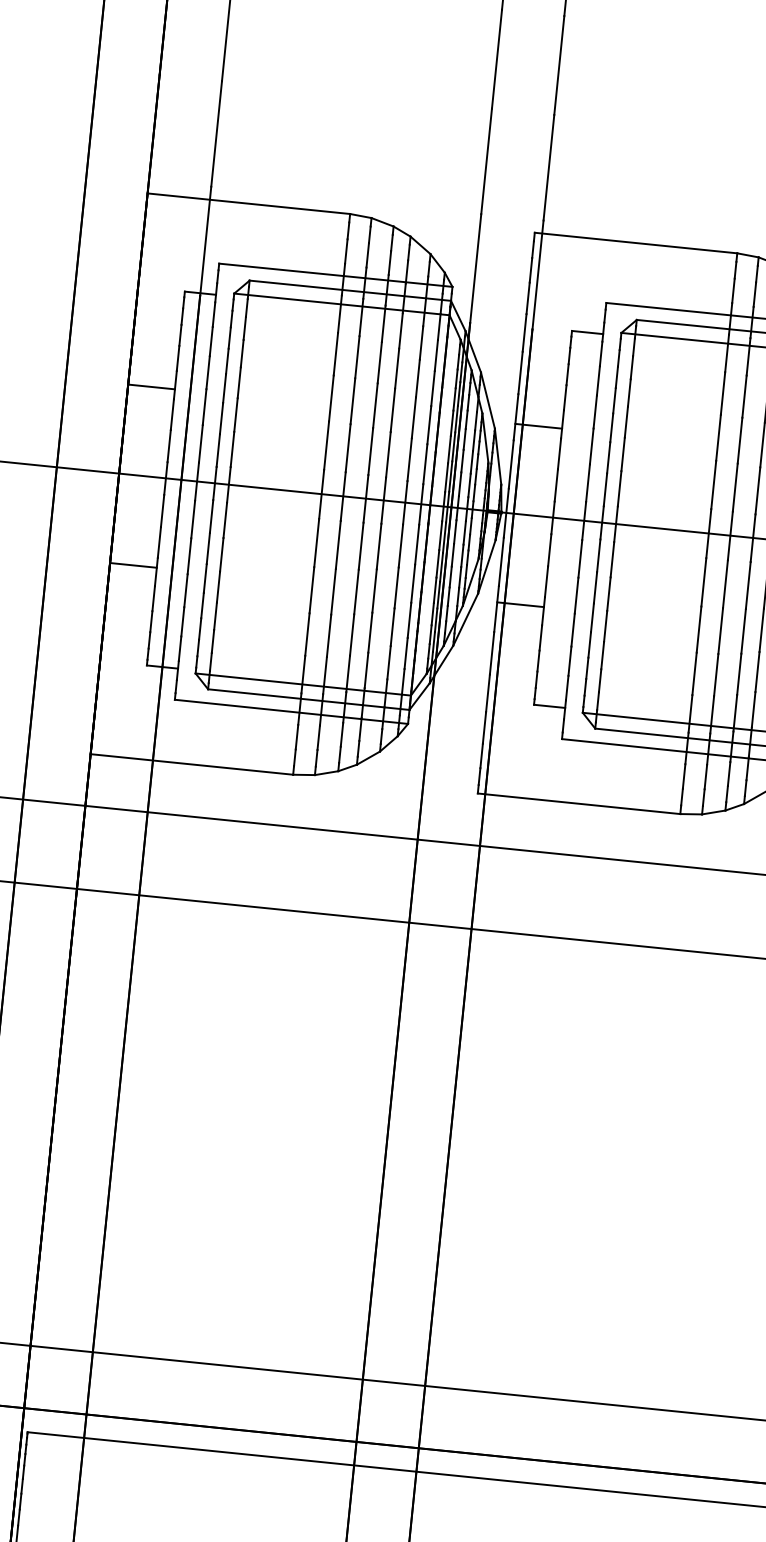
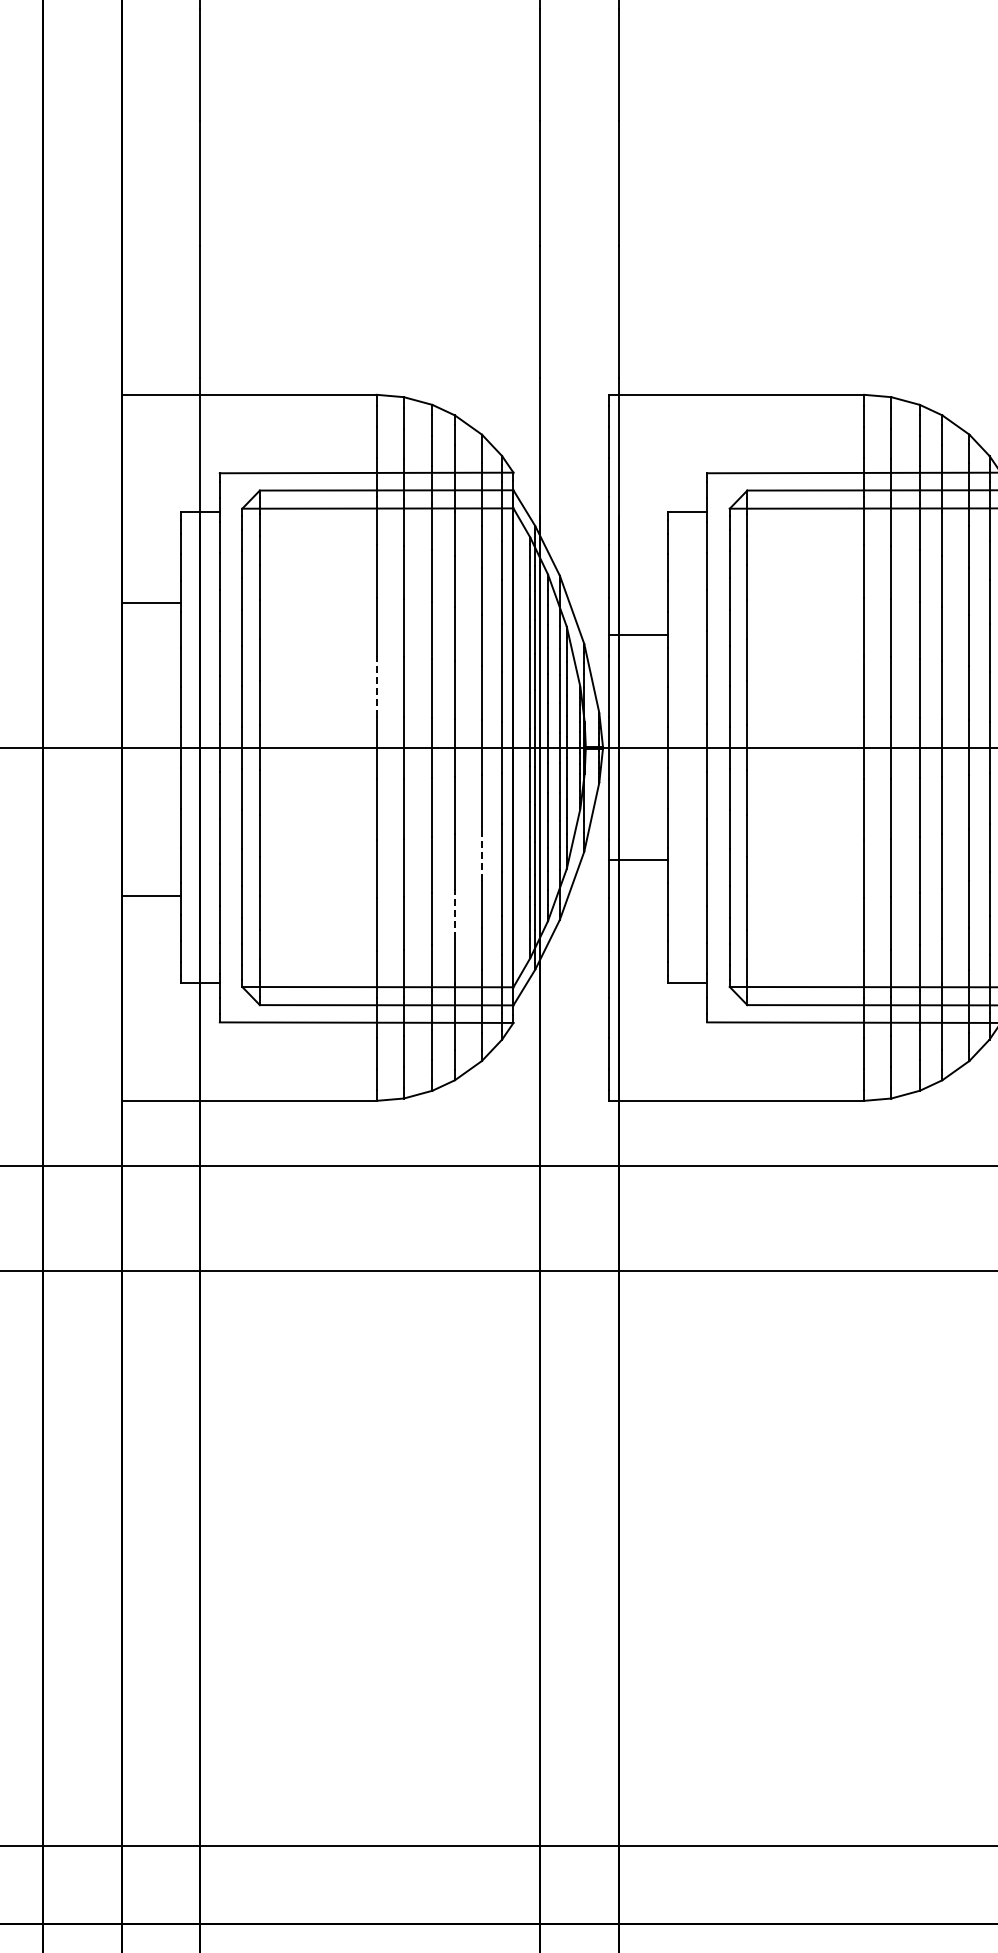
line: (151, 386) -> (150, 603), moved
line: (326, 445) -> (376, 686), solid -> dashed
line: (132, 565) -> (150, 896), moved
line: (397, 587) -> (482, 854), solid -> dashed
line: (370, 632) -> (454, 913), solid -> dashed

